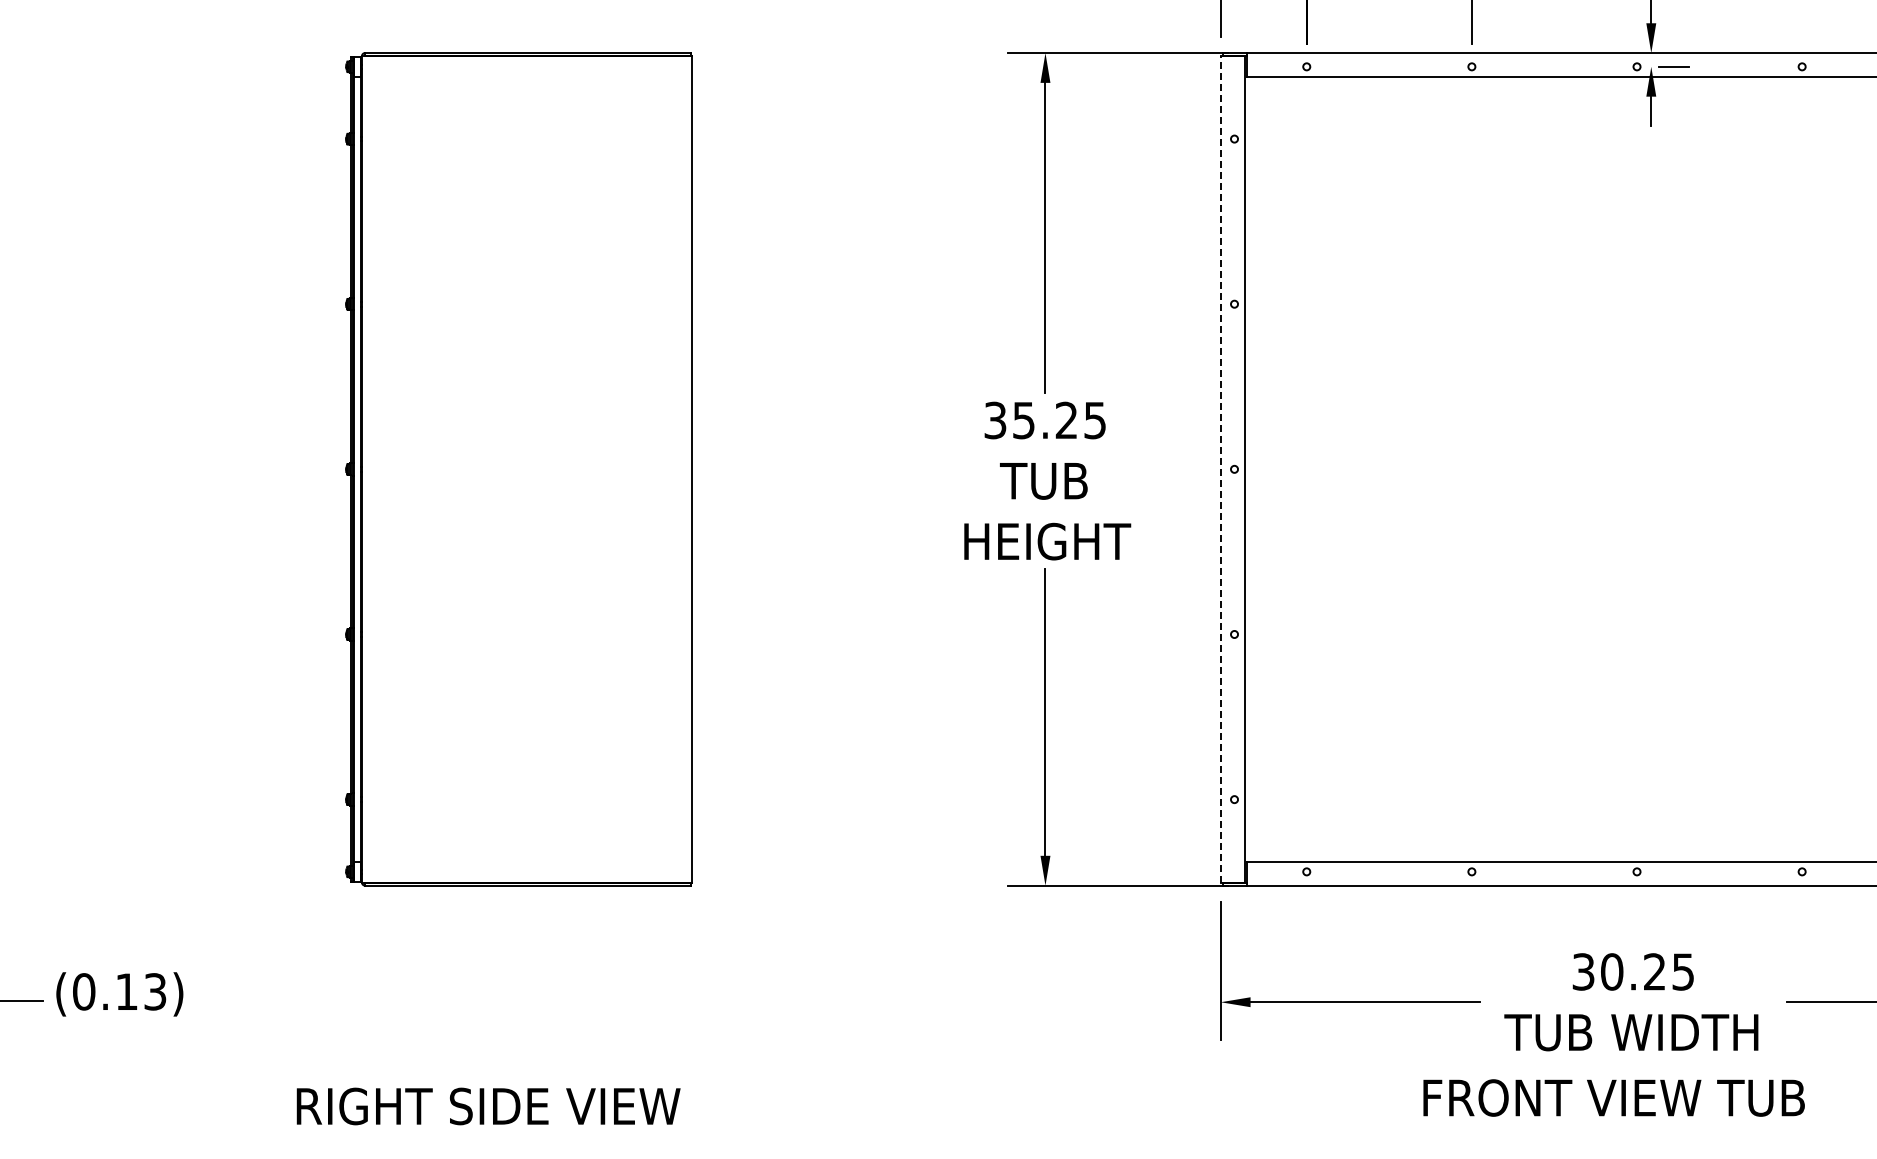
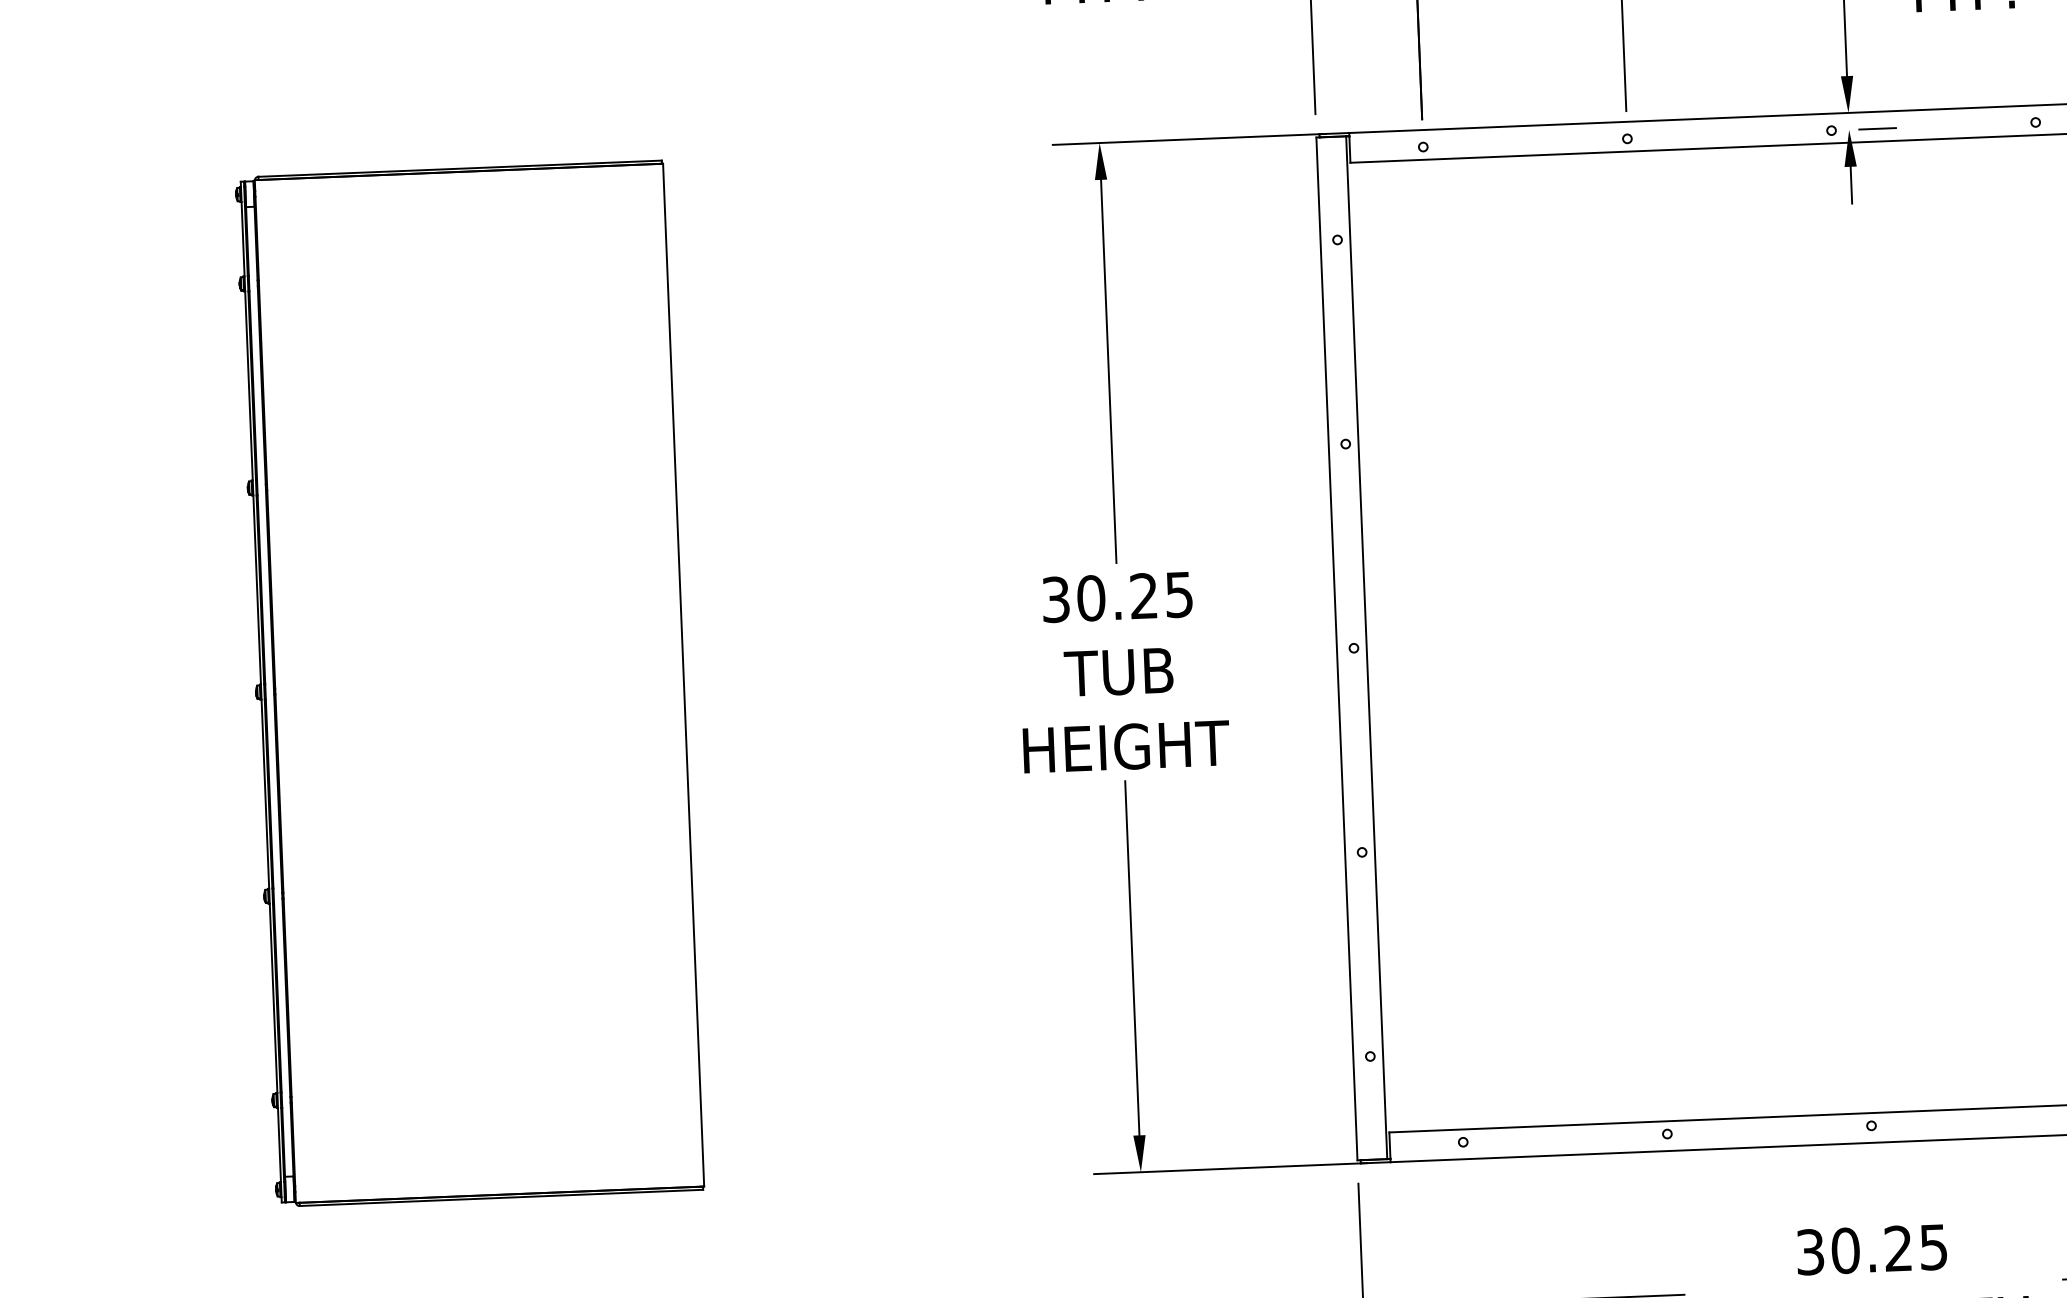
text: (1023, 420) -> (1090, 598), 35.25 -> 30.25
line: (1220, 469) -> (1336, 649), dashed -> solid

